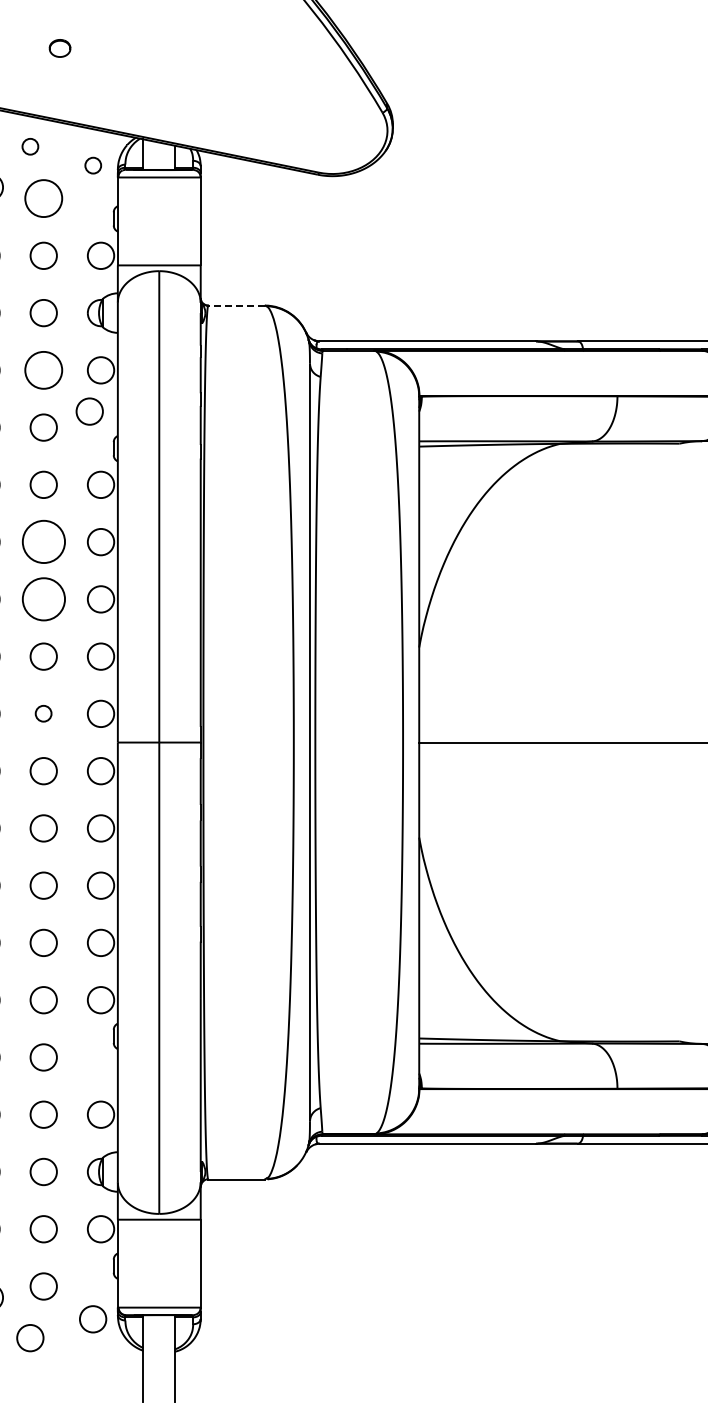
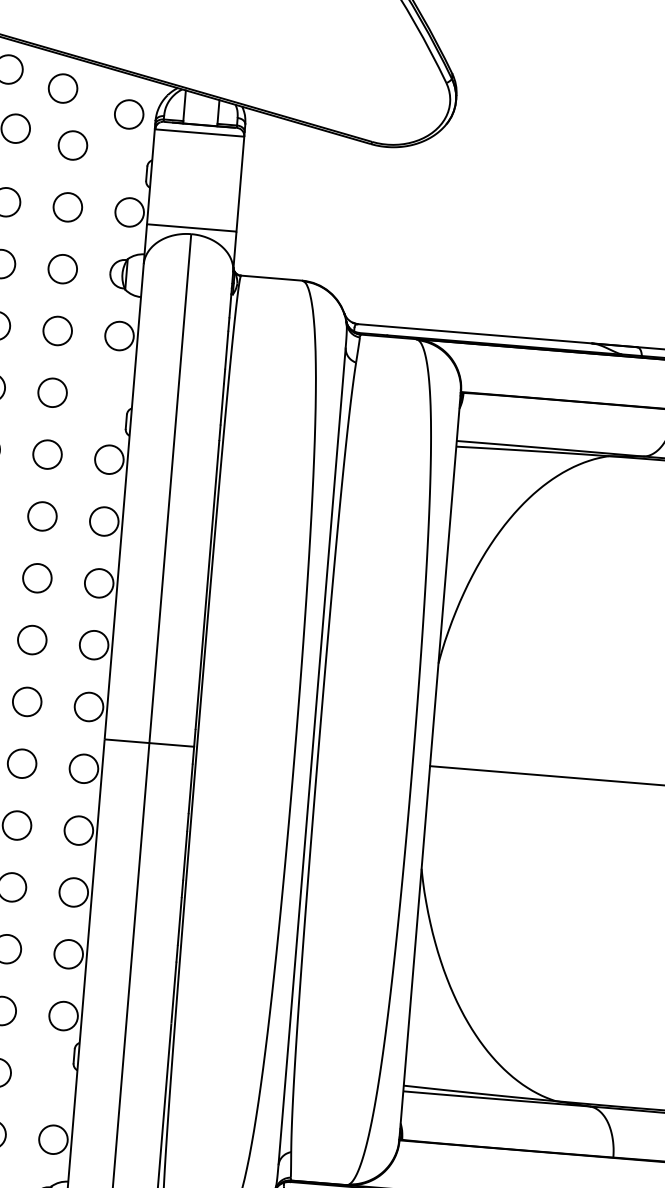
circle: (30, 146) -> (63, 88), size x1.67
circle: (93, 165) -> (129, 114), size x1.67
circle: (43, 198) -> (72, 145), size x0.71
line: (236, 305) -> (271, 278), dashed -> solid
circle: (43, 370) -> (57, 331), size x0.71
circle: (89, 411) -> (103, 379), removed
circle: (43, 542) -> (42, 516), size x0.62
circle: (43, 599) -> (37, 578), size x0.62
circle: (43, 713) -> (26, 701), size x1.67

